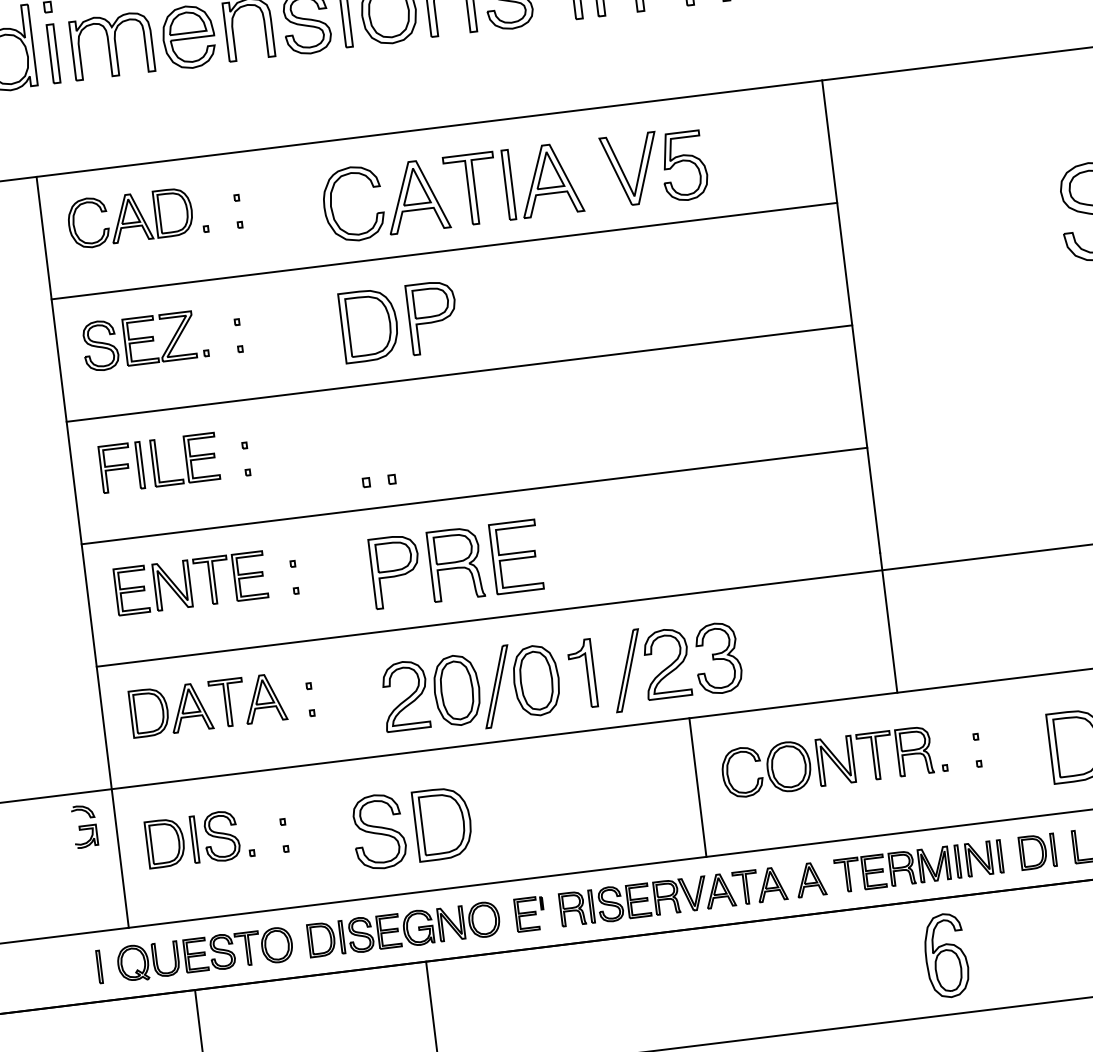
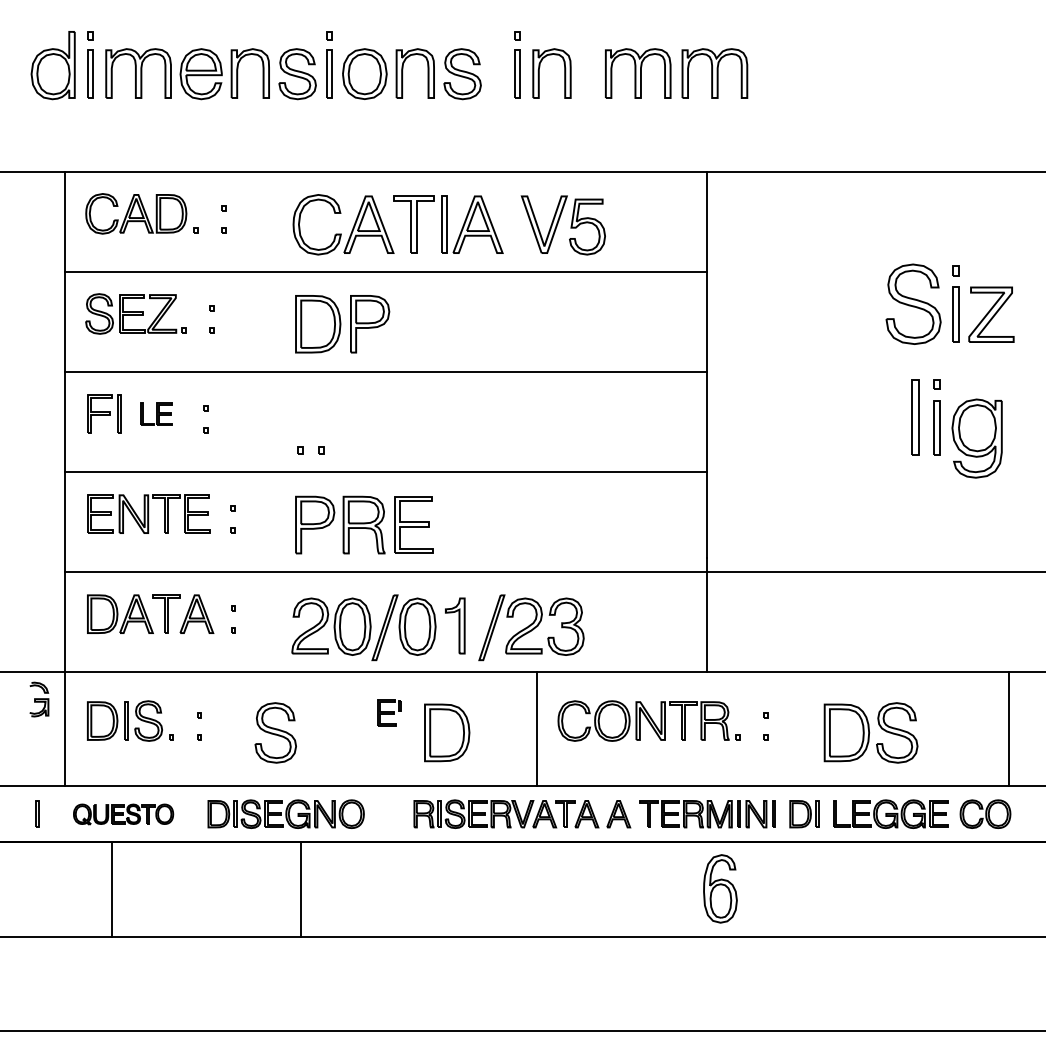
part: (185, 459) -> (156, 413), size x0.6
part: (443, 823) -> (447, 732), moved
part: (530, 913) -> (389, 712), moved
part: (204, 954) -> (123, 814), size x0.7

